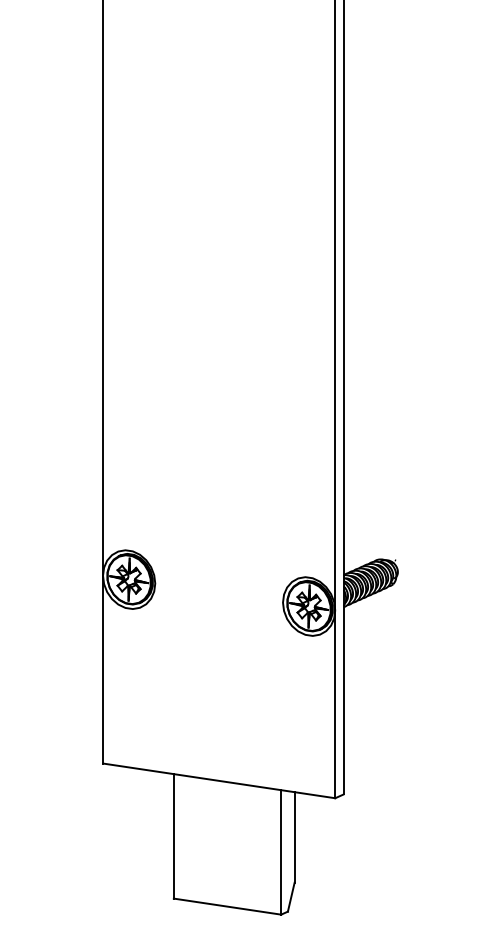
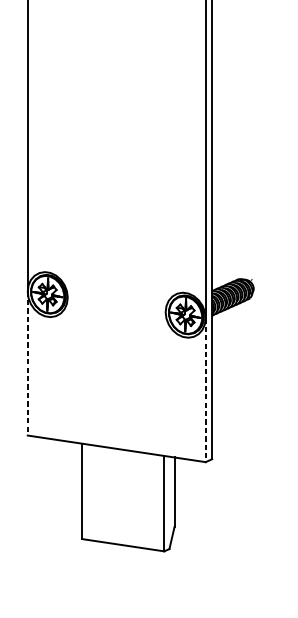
line: (103, 669) -> (28, 363), solid -> dashed
line: (335, 704) -> (205, 390), solid -> dashed

